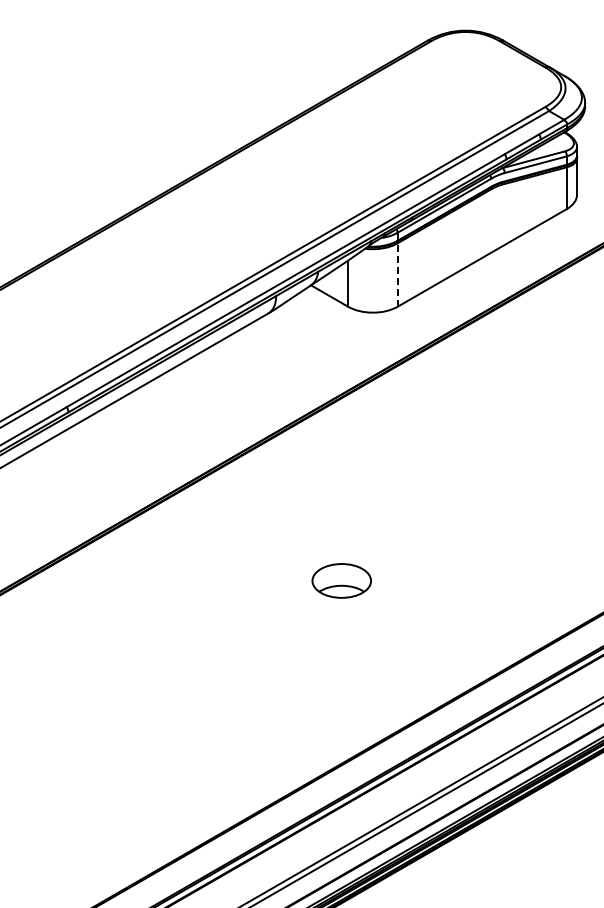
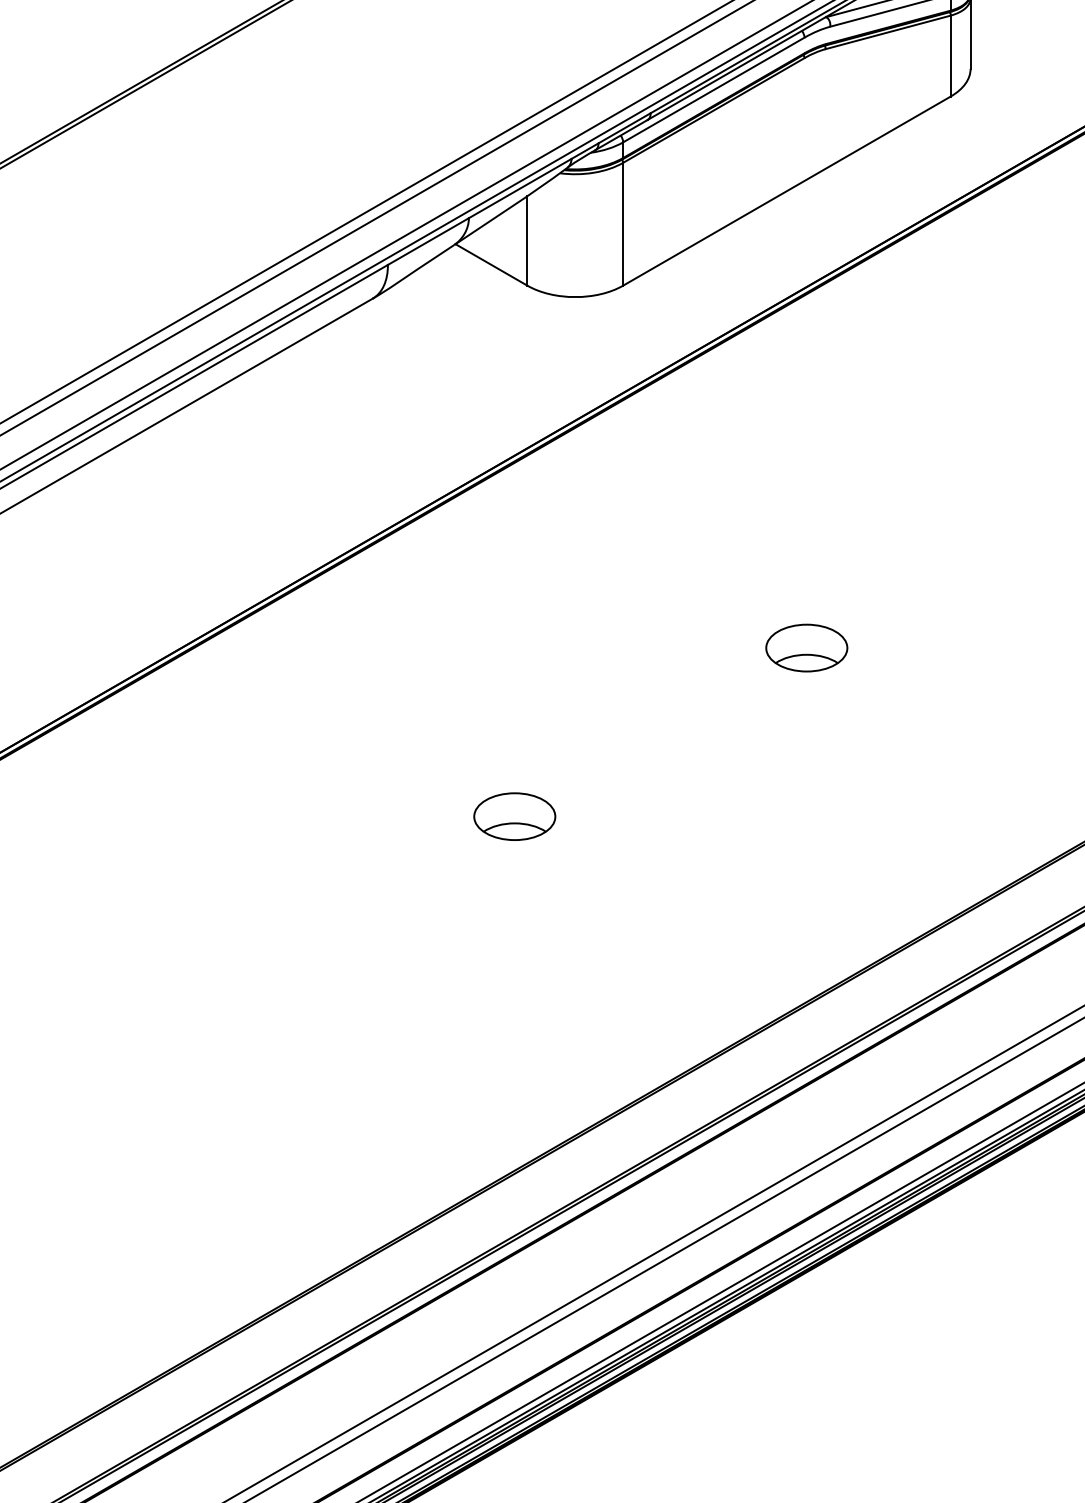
line: (397, 275) -> (622, 225), dashed -> solid
part: (492, 493) -> (806, 647), added
part: (341, 580) -> (514, 815), size x0.71

